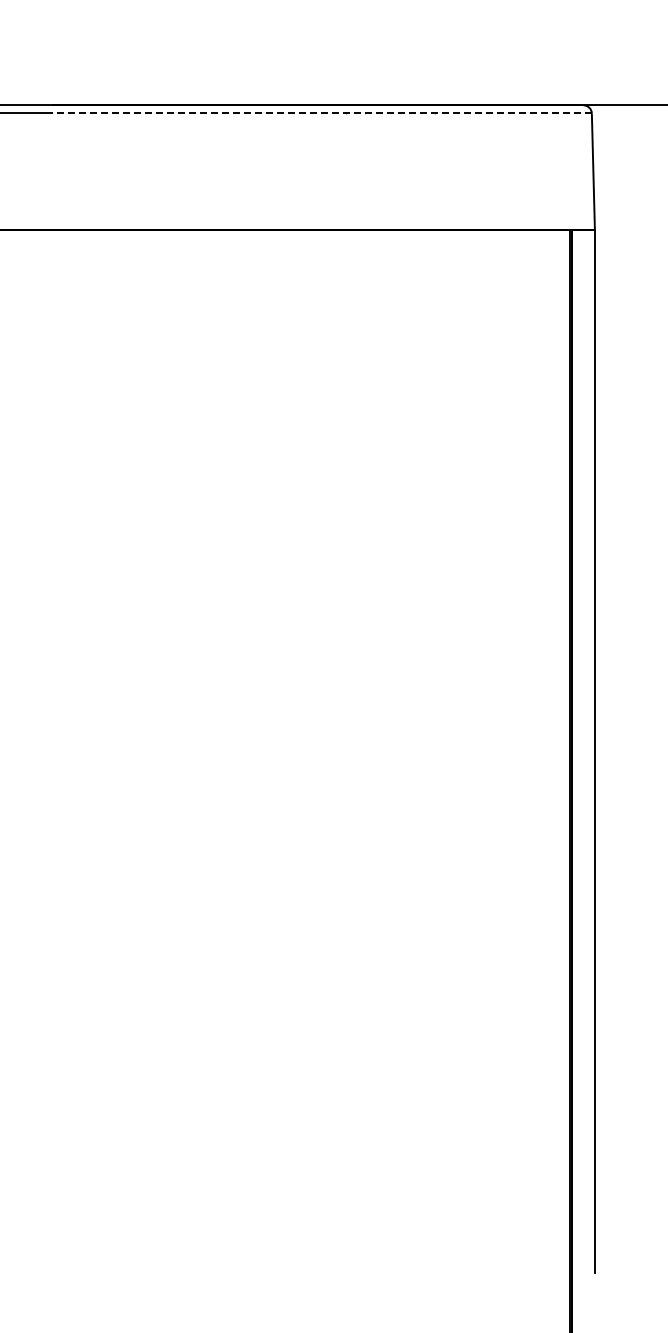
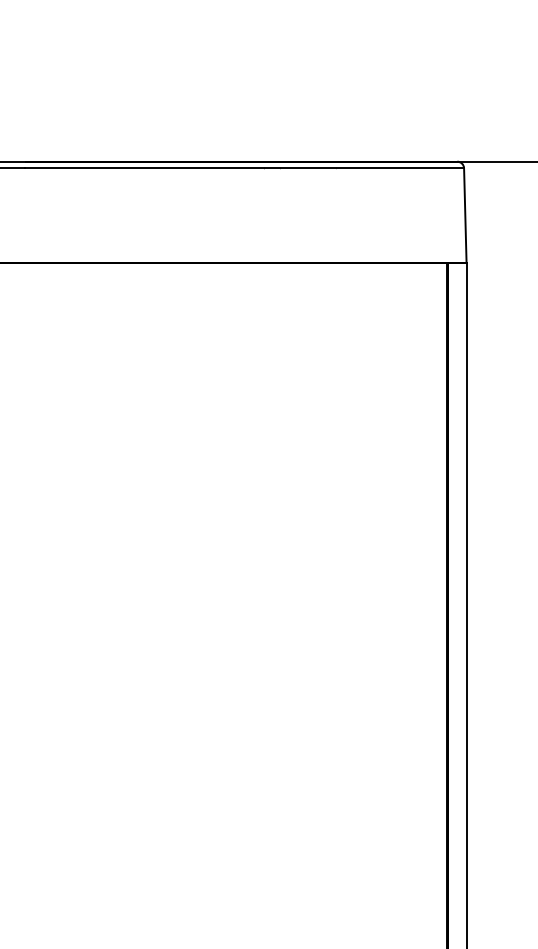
line: (321, 113) -> (244, 168), dashed -> solid

